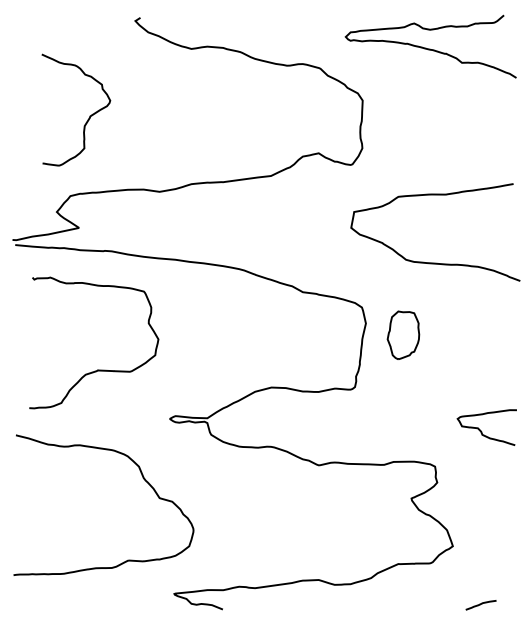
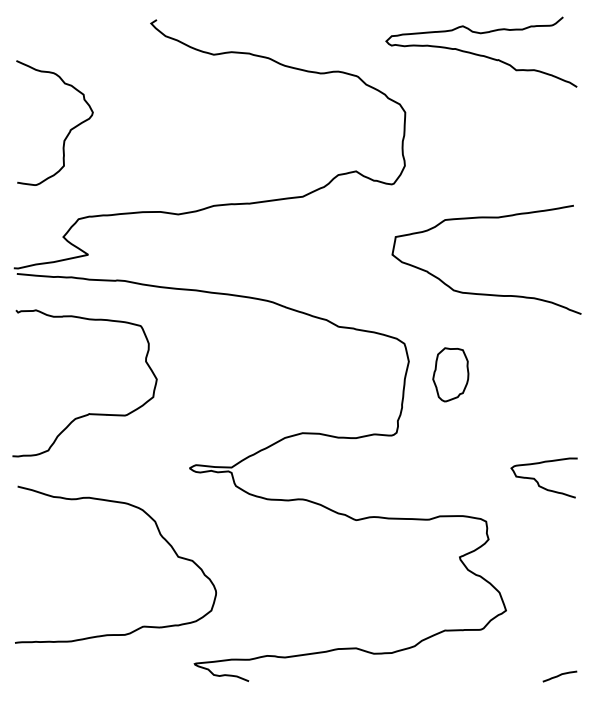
curve: (89, 115) -> (69, 129), moved
curve: (97, 369) -> (88, 413), moved
curve: (480, 605) -> (559, 676), moved

